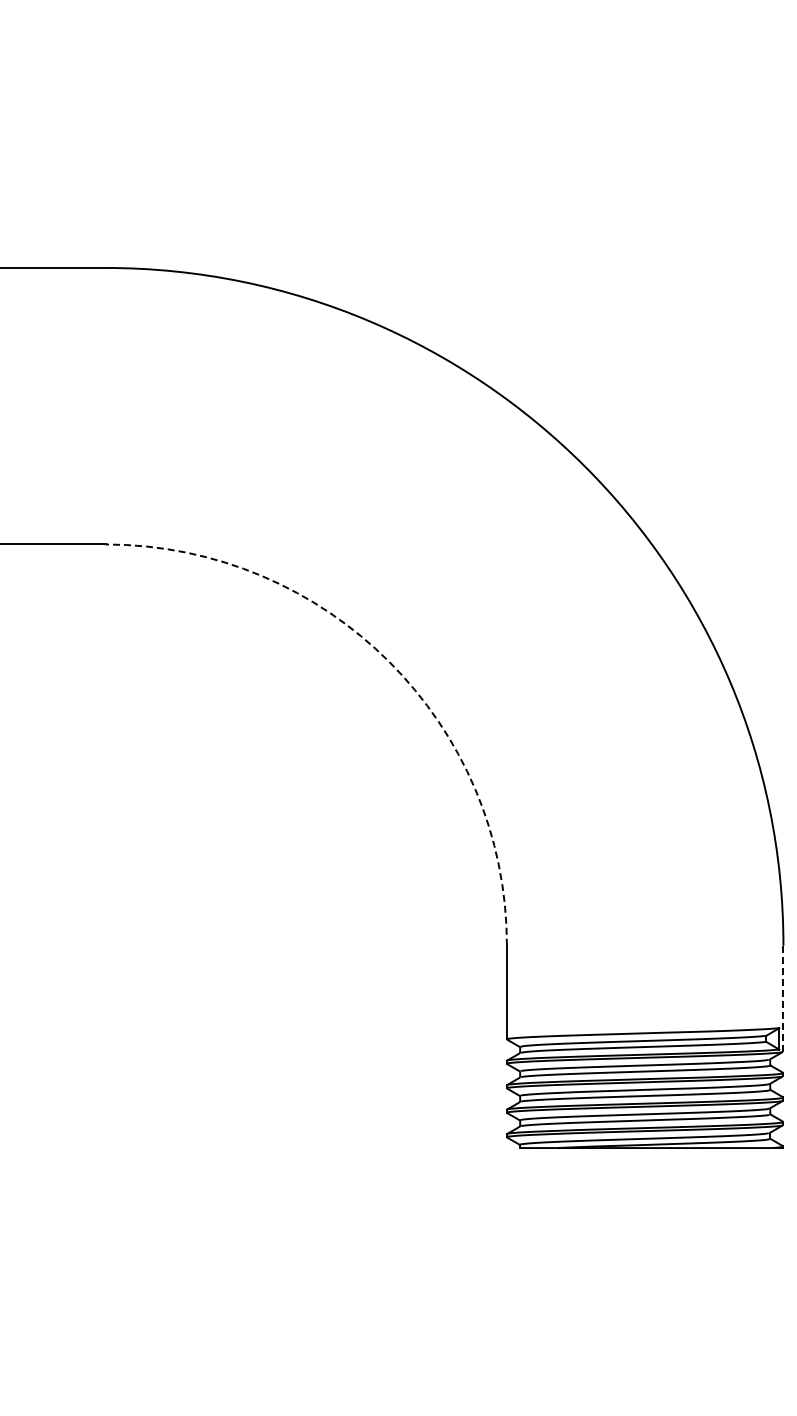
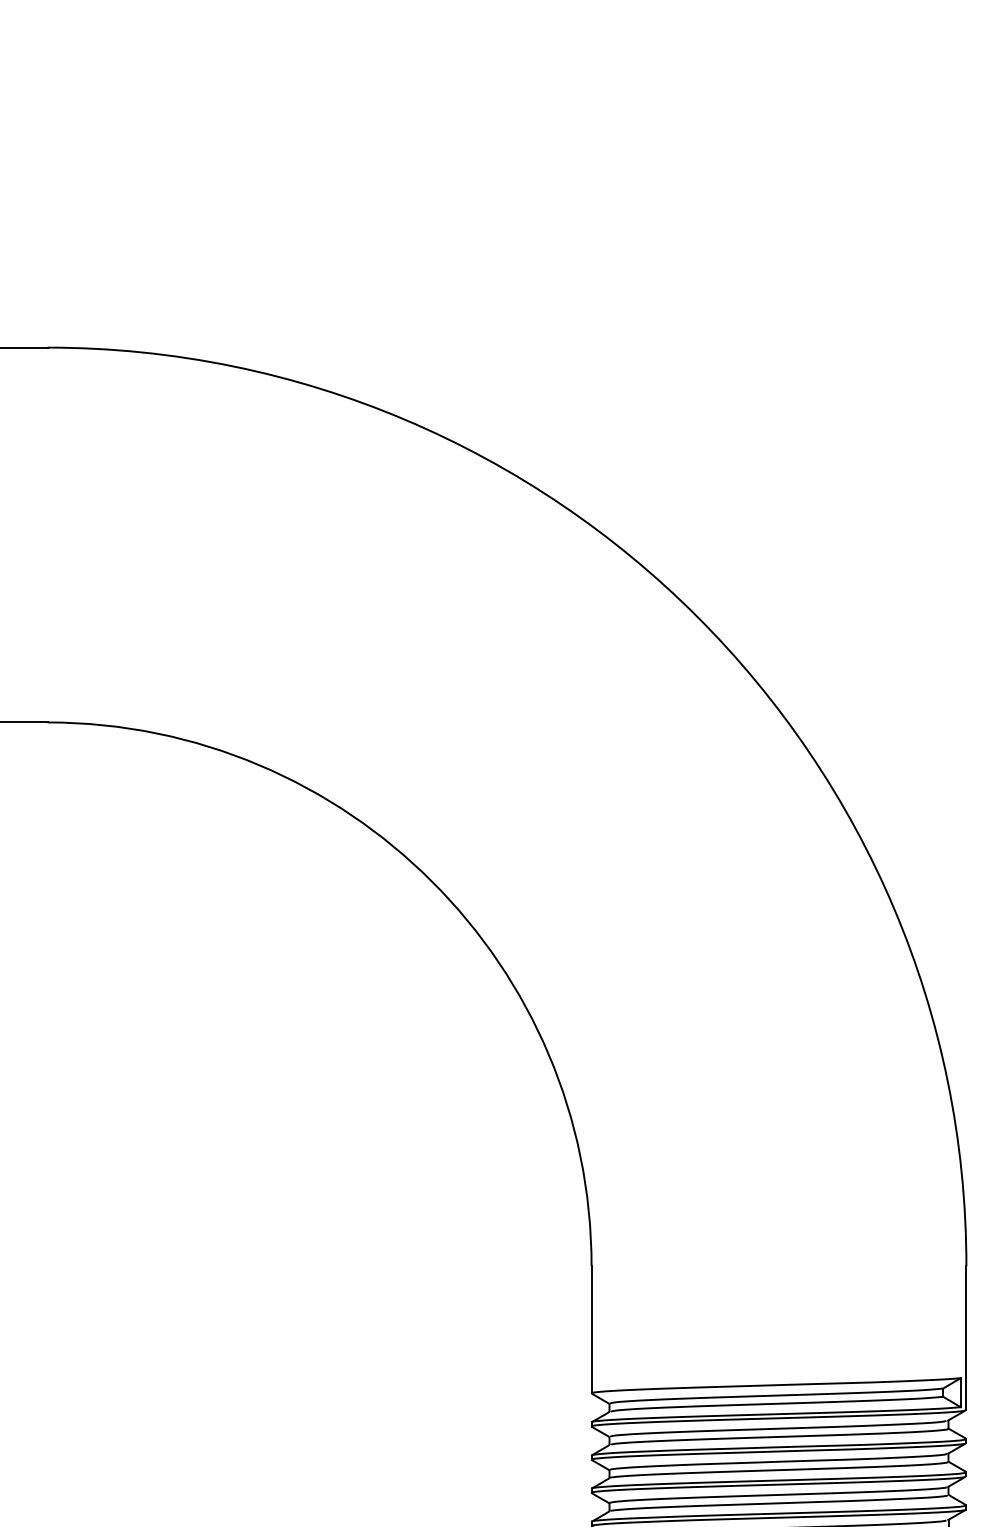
arc: (389, 662) -> (432, 882), dashed -> solid
line: (783, 998) -> (966, 1337), dashed -> solid

